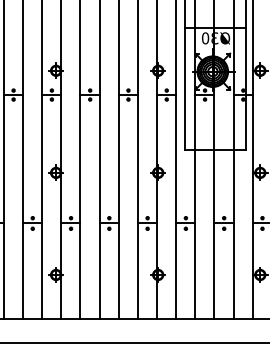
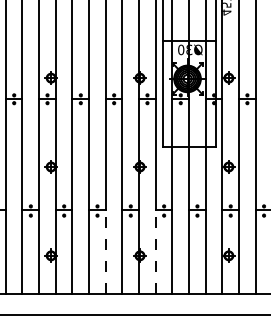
line: (118, 270) -> (105, 251), solid -> dashed
line: (175, 270) -> (155, 251), solid -> dashed

